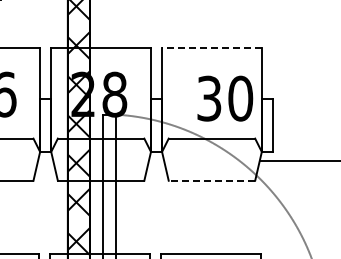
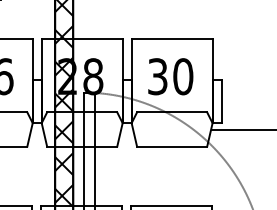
line: (211, 47) -> (171, 38), dashed -> solid
text: (225, 98) -> (170, 76), moved
line: (211, 180) -> (171, 146), dashed -> solid

